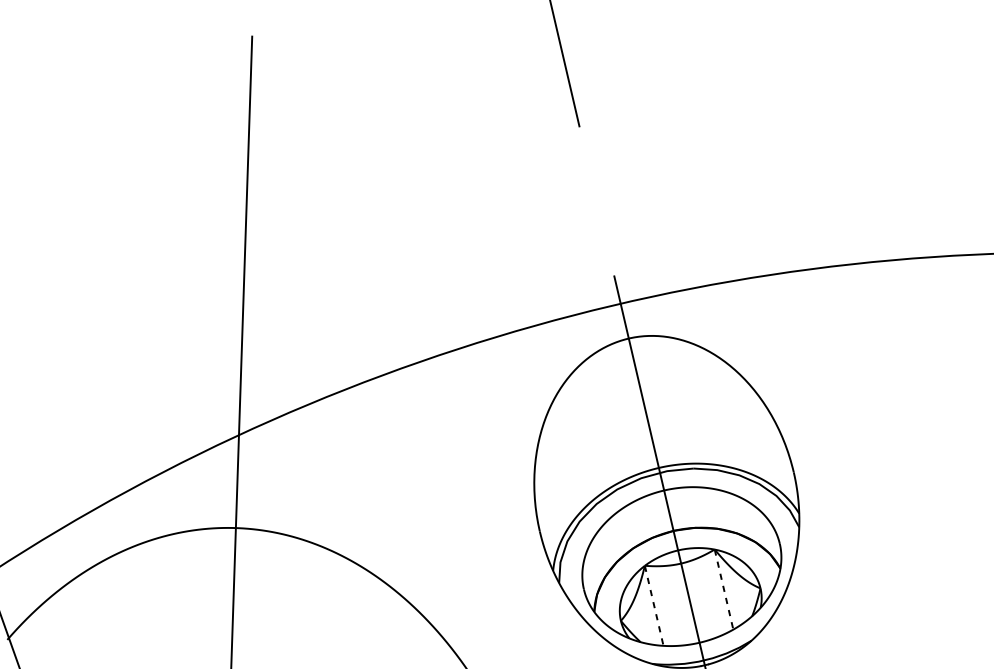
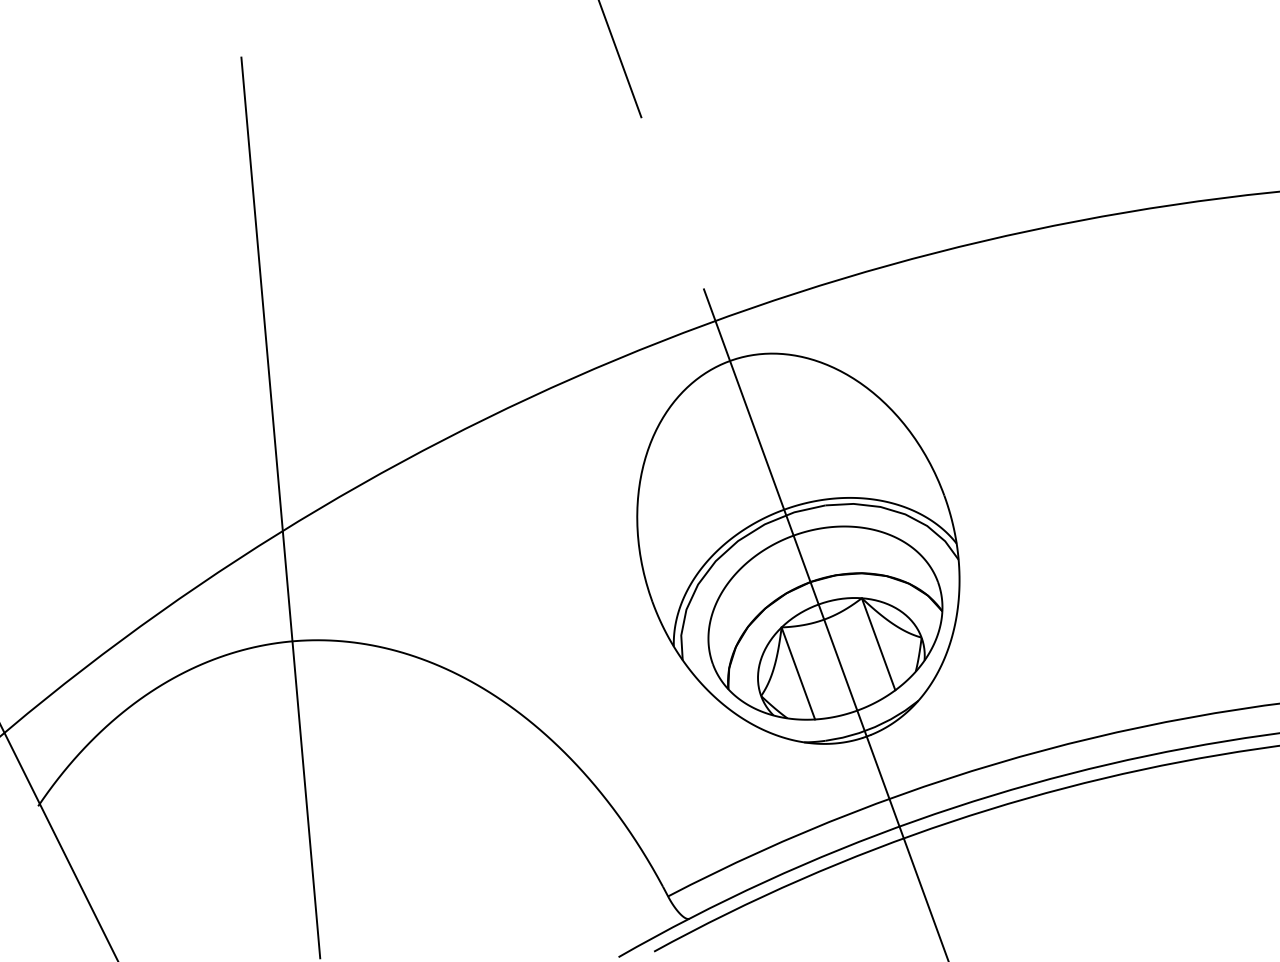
line: (723, 589) -> (878, 644), dashed -> solid
line: (654, 605) -> (798, 673), dashed -> solid

